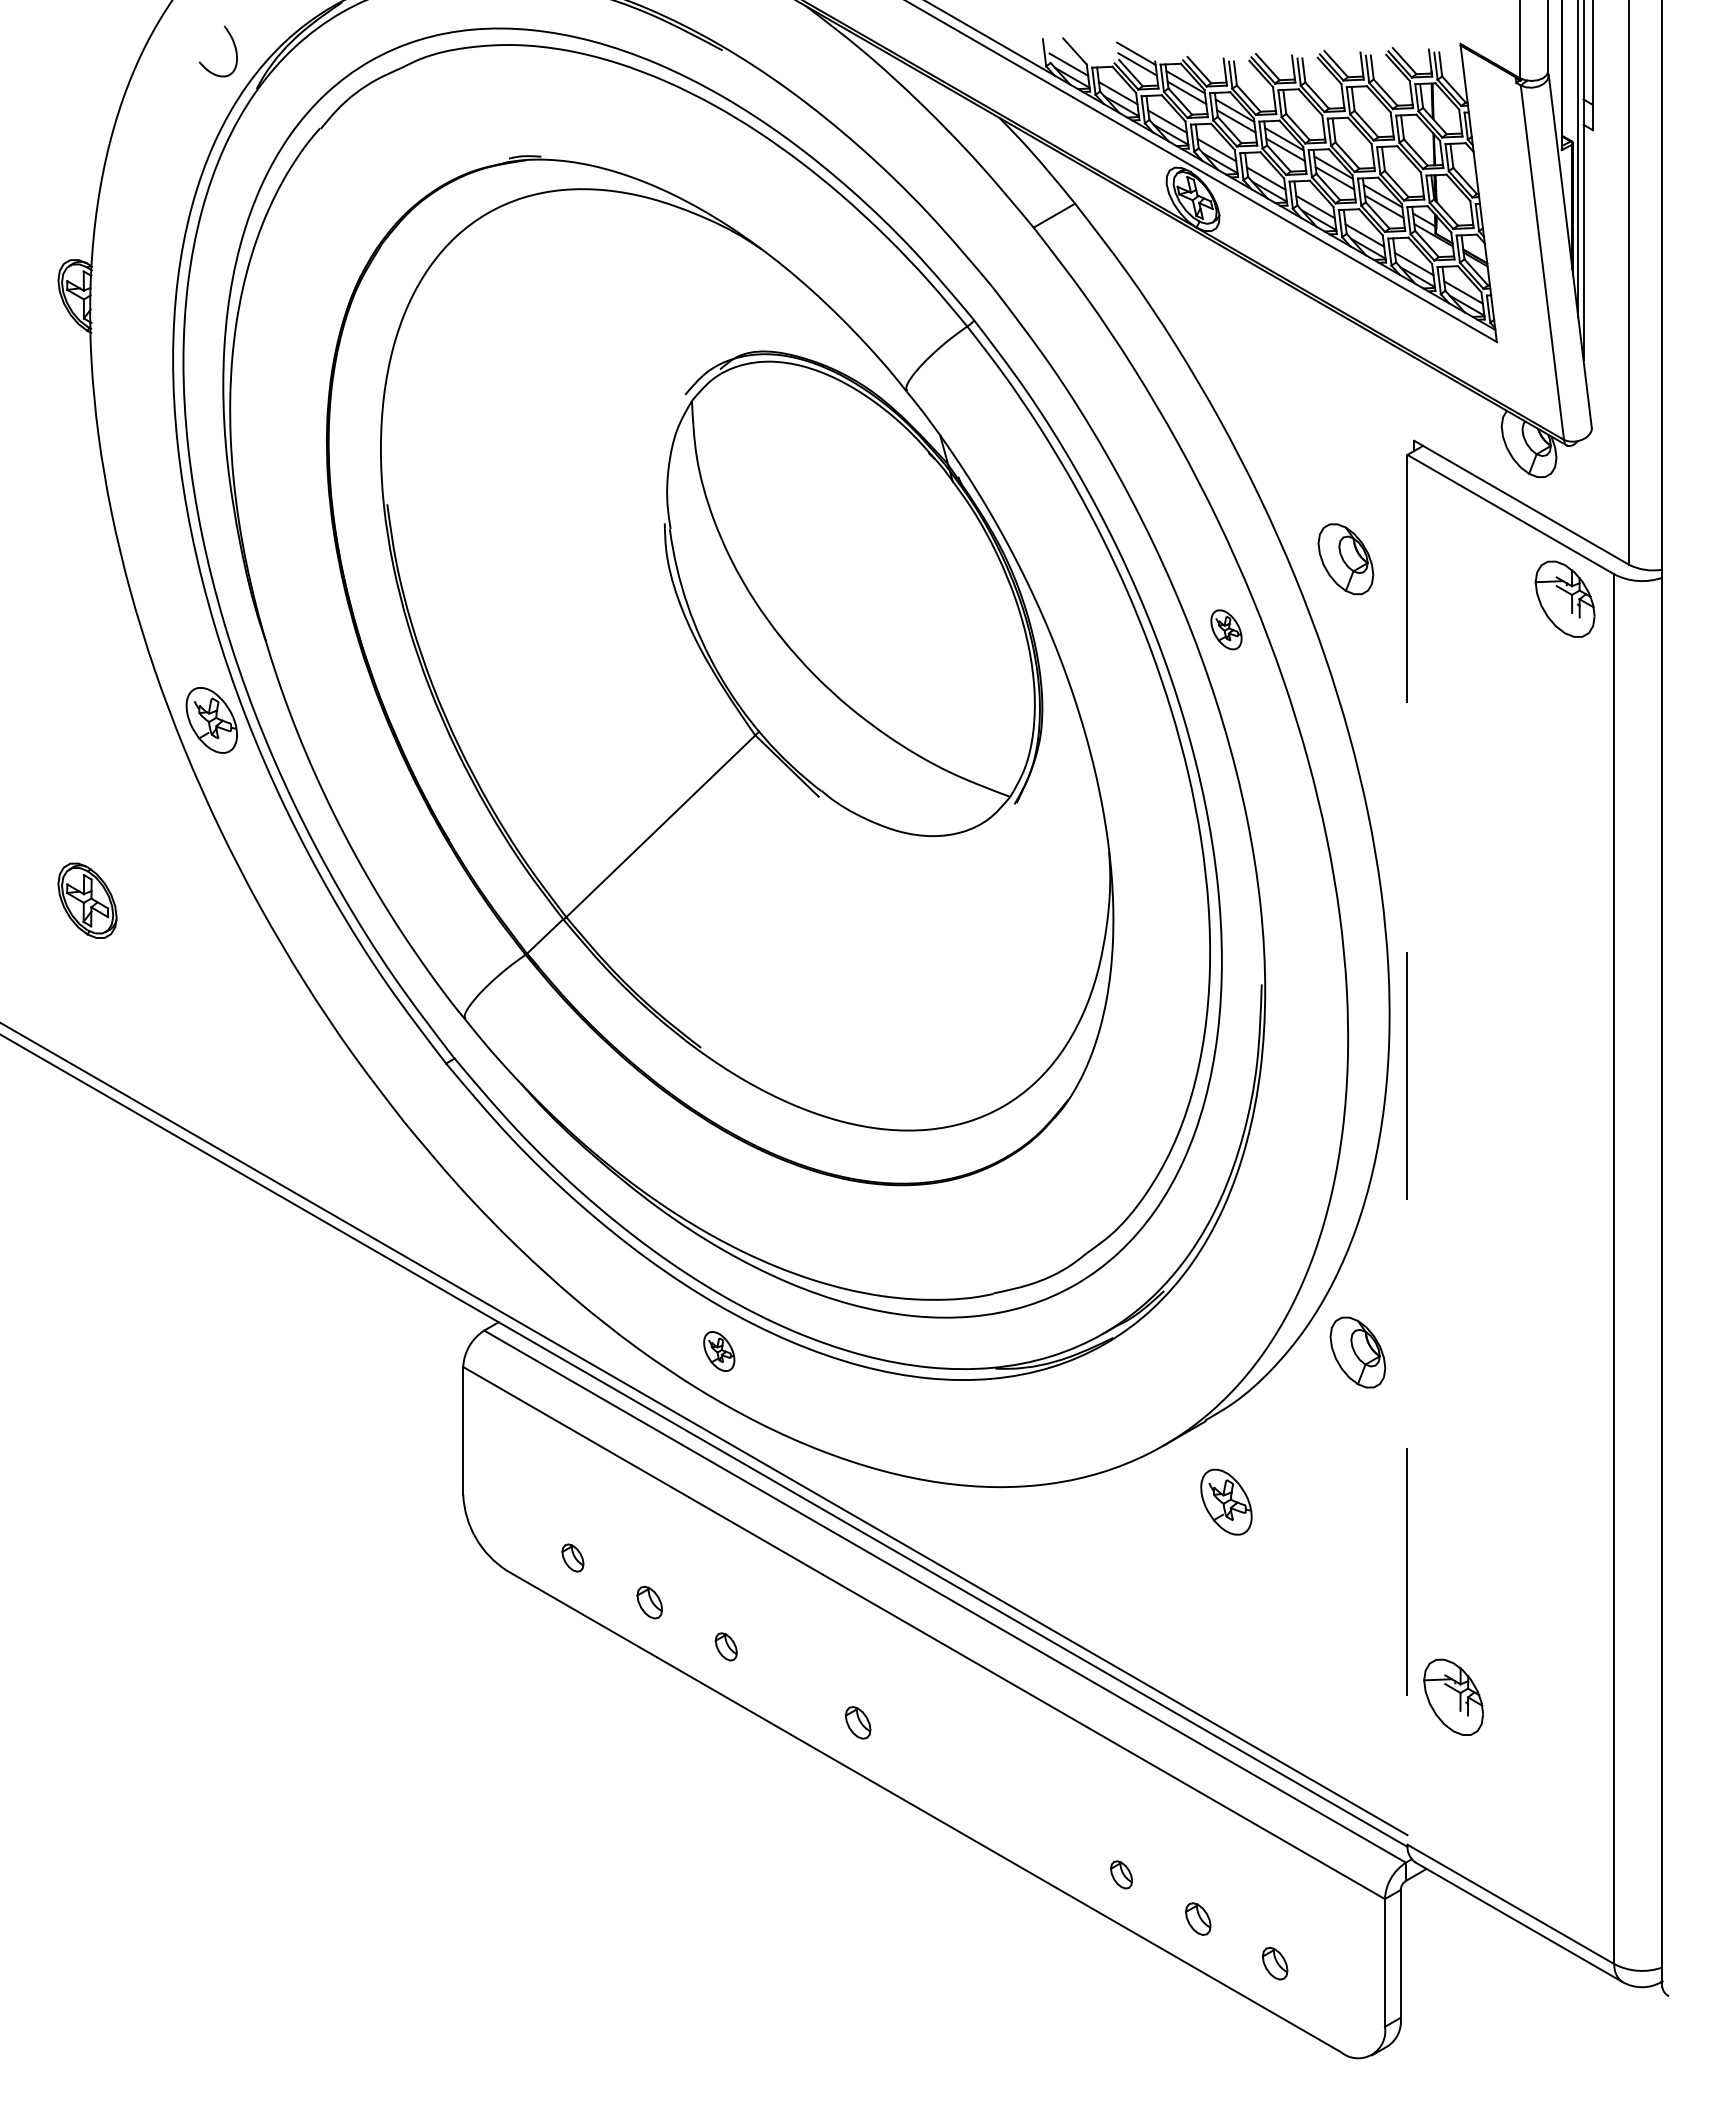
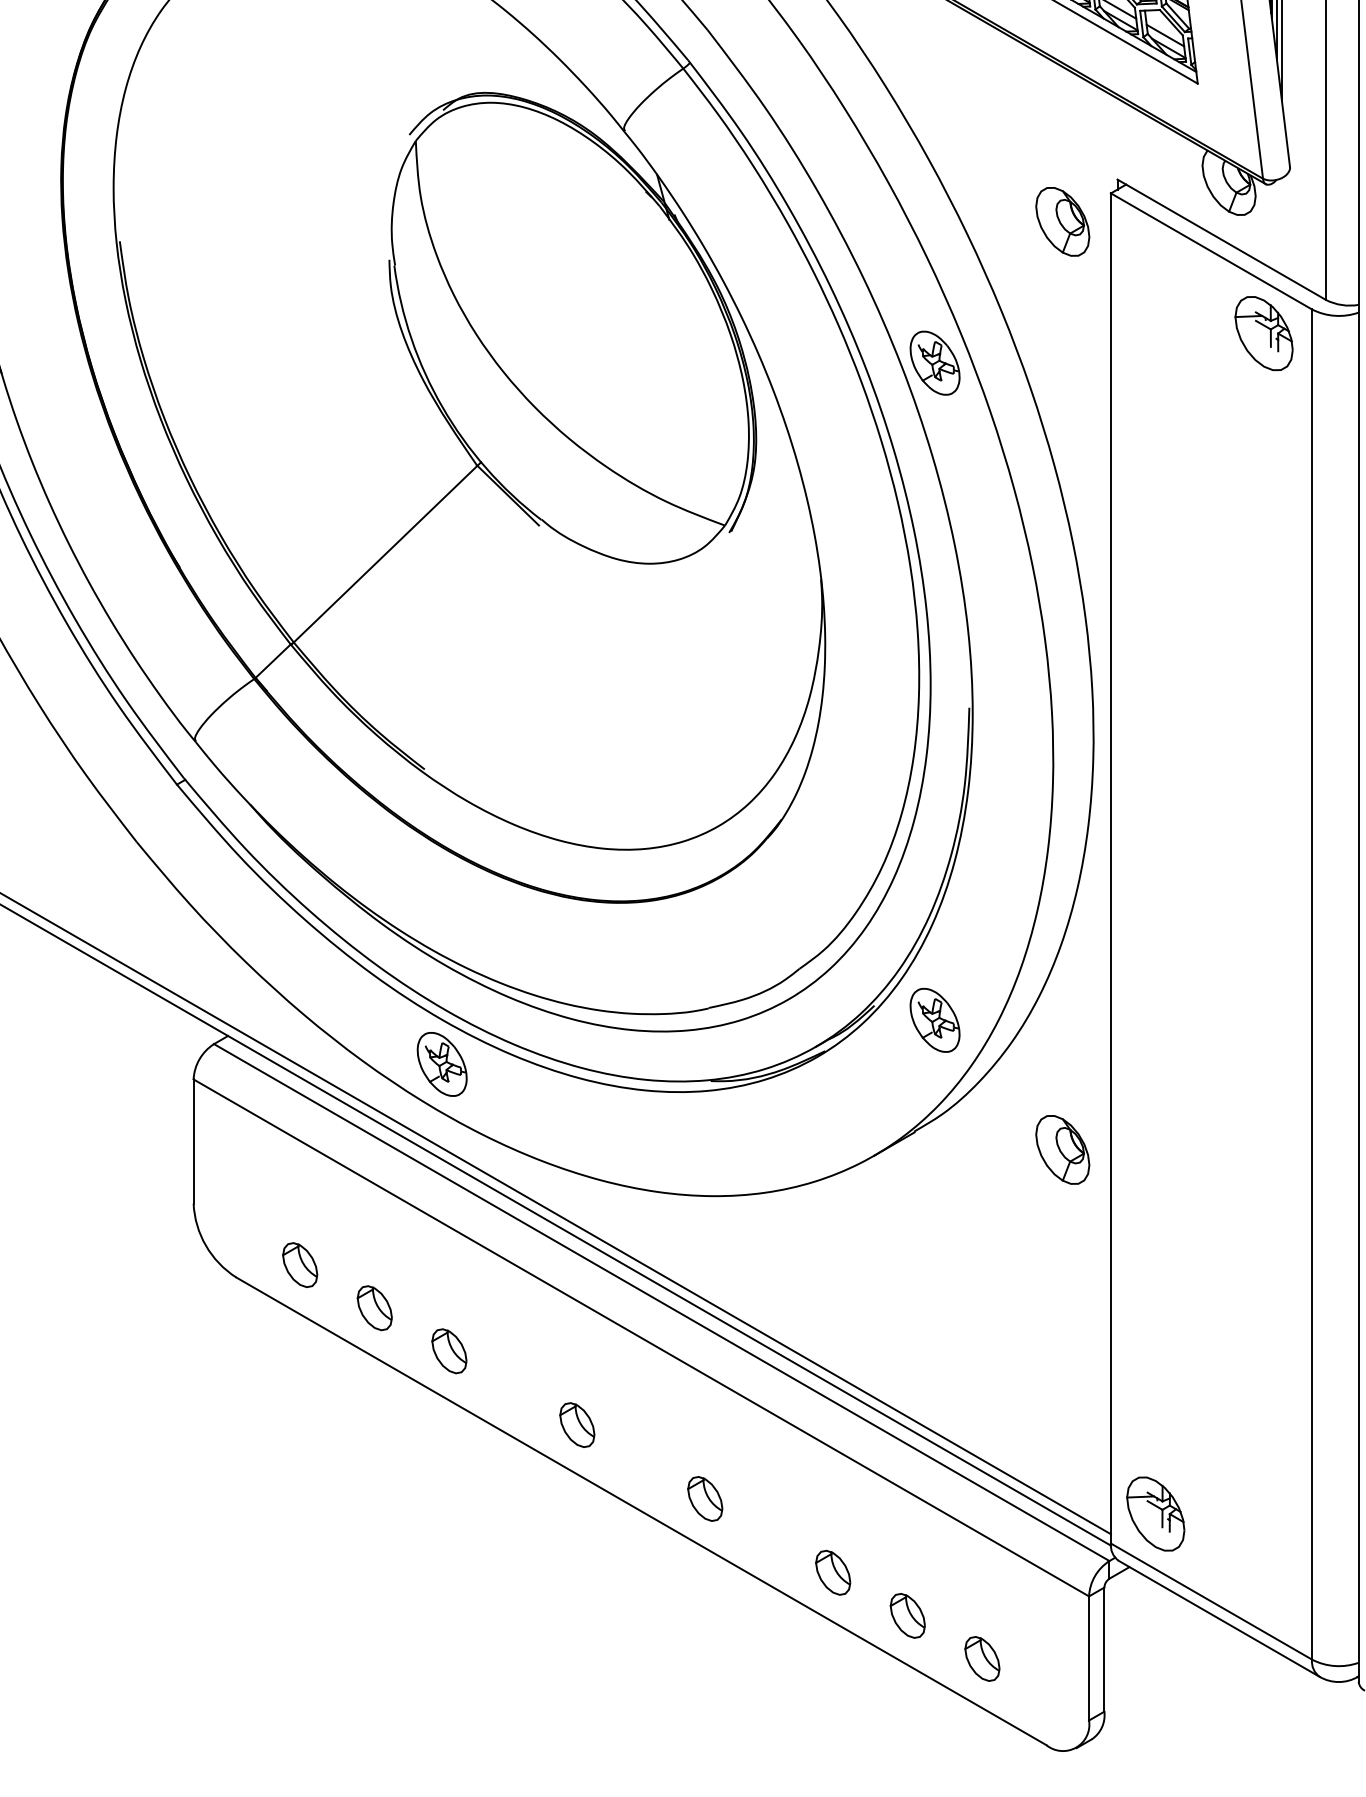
part: (1345, 559) -> (1062, 222), moved
part: (1226, 629) -> (935, 362), size x1.67
line: (1407, 1149) -> (1110, 868), dashed -> solid
part: (719, 1351) -> (442, 1064), size x1.67
part: (1357, 1352) -> (1062, 1149), moved
part: (1226, 1501) -> (935, 1019), moved
part: (572, 1557) -> (299, 1264), size x1.67
part: (649, 1602) -> (374, 1308), size x1.43
part: (725, 1646) -> (448, 1350), size x1.67
part: (1453, 1696) -> (1155, 1513), moved
part: (857, 1722) -> (576, 1424), size x1.43
part: (989, 1798) -> (704, 1498), added
part: (1121, 1874) -> (833, 1572), size x1.67
part: (1197, 1918) -> (906, 1615), size x1.43
part: (1274, 1963) -> (981, 1658), size x1.43

